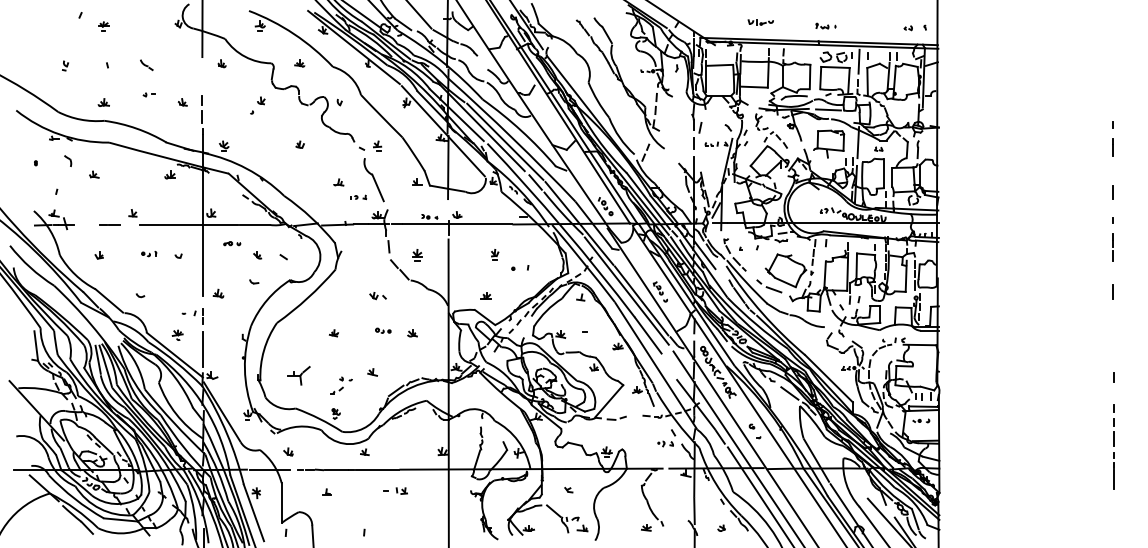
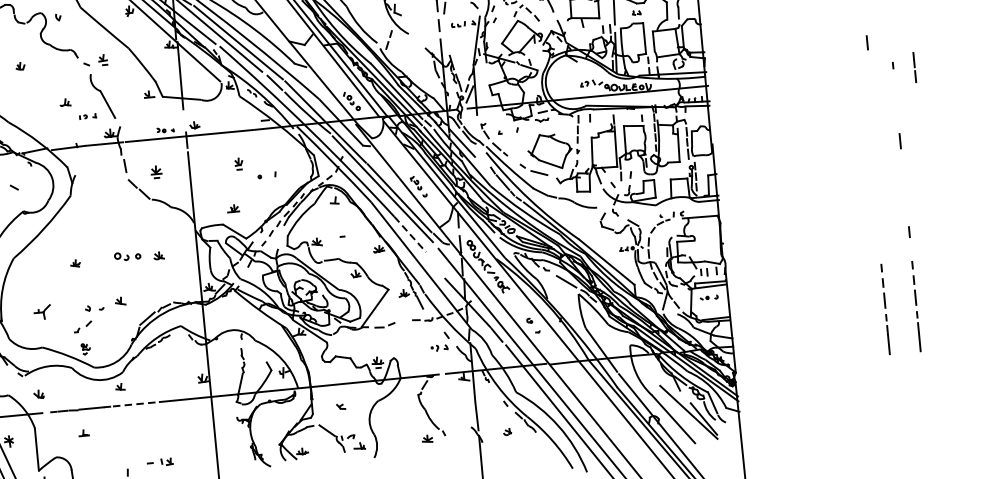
line: (1112, 192) -> (866, 43), moved
line: (1112, 247) -> (914, 67), moved
part: (377, 296) -> (118, 220), removed
part: (383, 330) -> (127, 255), size x1.6
line: (648, 336) -> (410, 235), solid -> dashed
part: (298, 375) -> (41, 312), size x0.7
part: (341, 385) -> (88, 318), size x1.4
line: (1084, 446) -> (885, 308), added
line: (378, 469) -> (136, 404), solid -> dashed
part: (395, 490) -> (160, 461), moved

